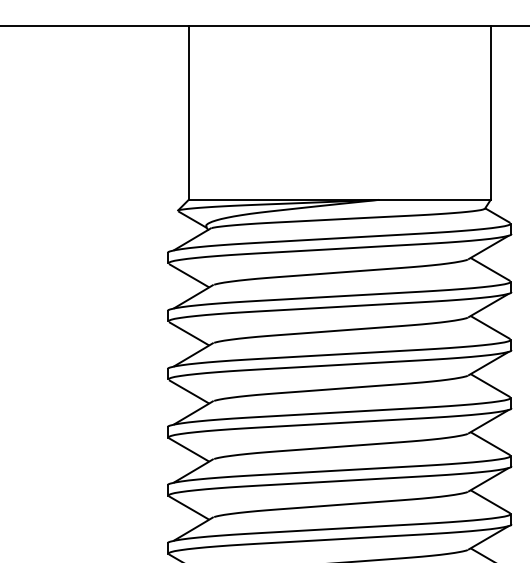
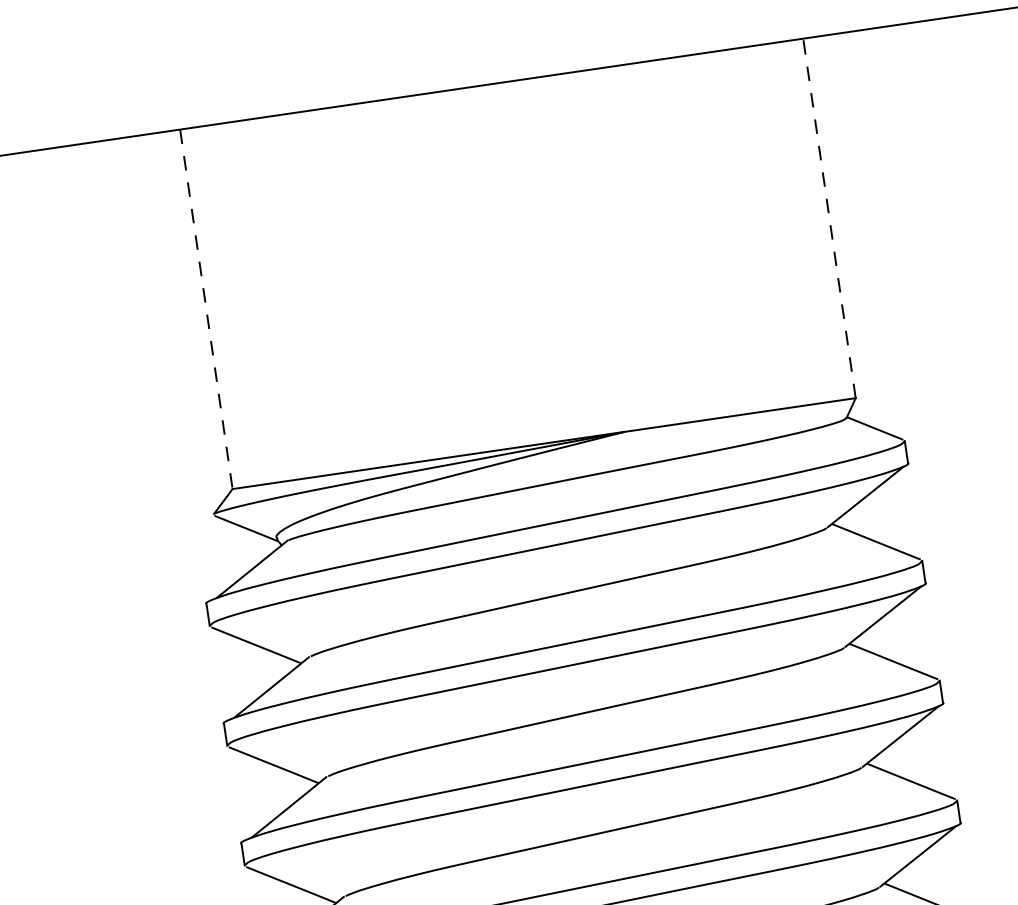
line: (490, 112) -> (829, 217), solid -> dashed
line: (188, 113) -> (206, 310), solid -> dashed

